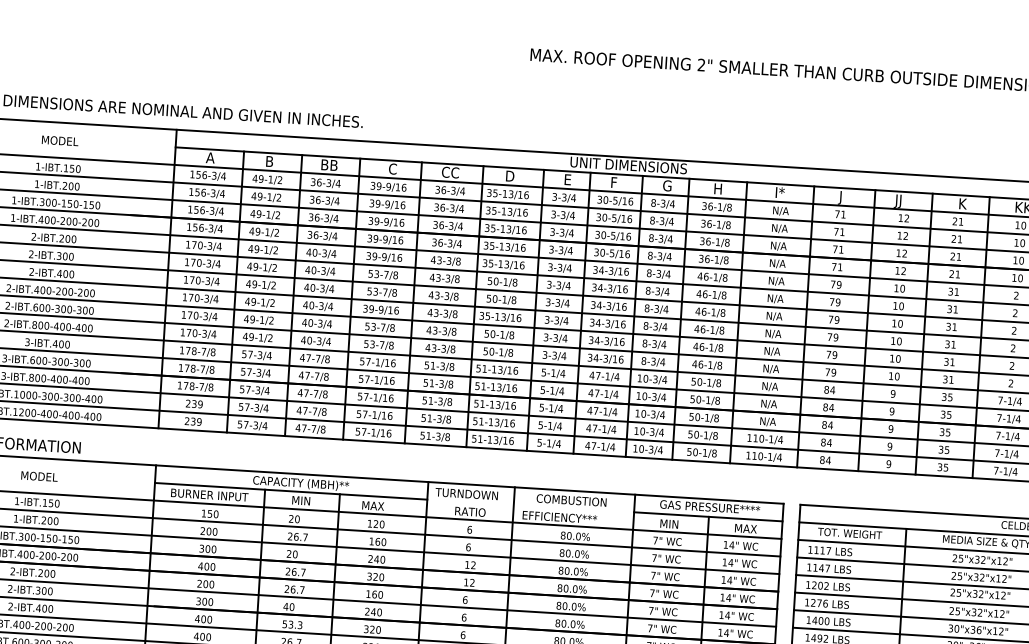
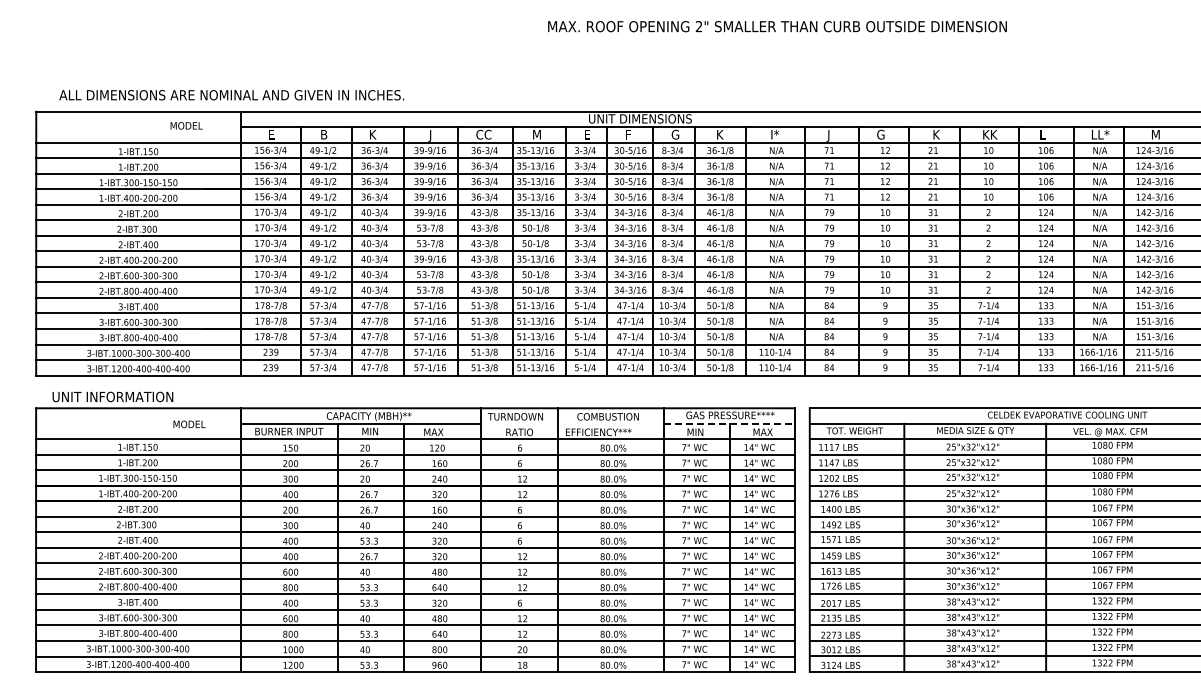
text: (60, 140) -> (186, 125), moved
text: (210, 157) -> (271, 134), A -> E
text: (330, 164) -> (377, 134), BB -> K
text: (392, 169) -> (432, 135), C -> J
text: (511, 176) -> (537, 134), D -> M
text: (718, 188) -> (720, 134), H -> K
text: (898, 200) -> (879, 135), JJ -> G
text: (39, 476) -> (189, 424), moved
line: (708, 516) -> (729, 423), solid -> dashed

